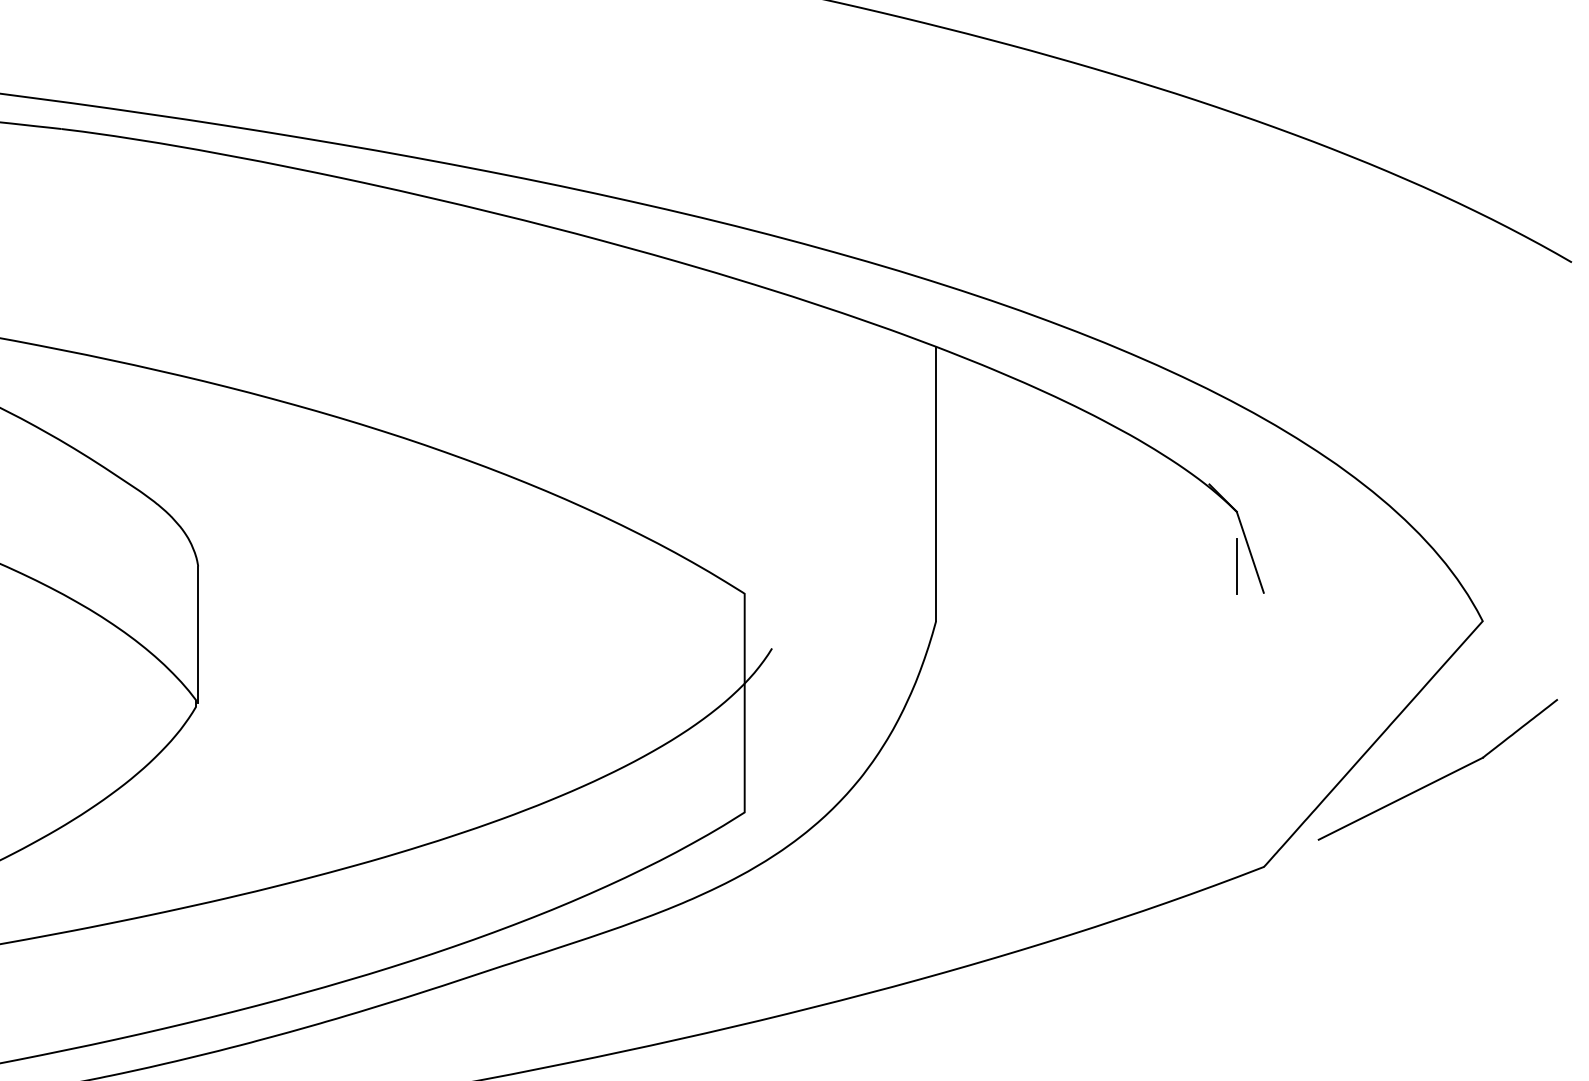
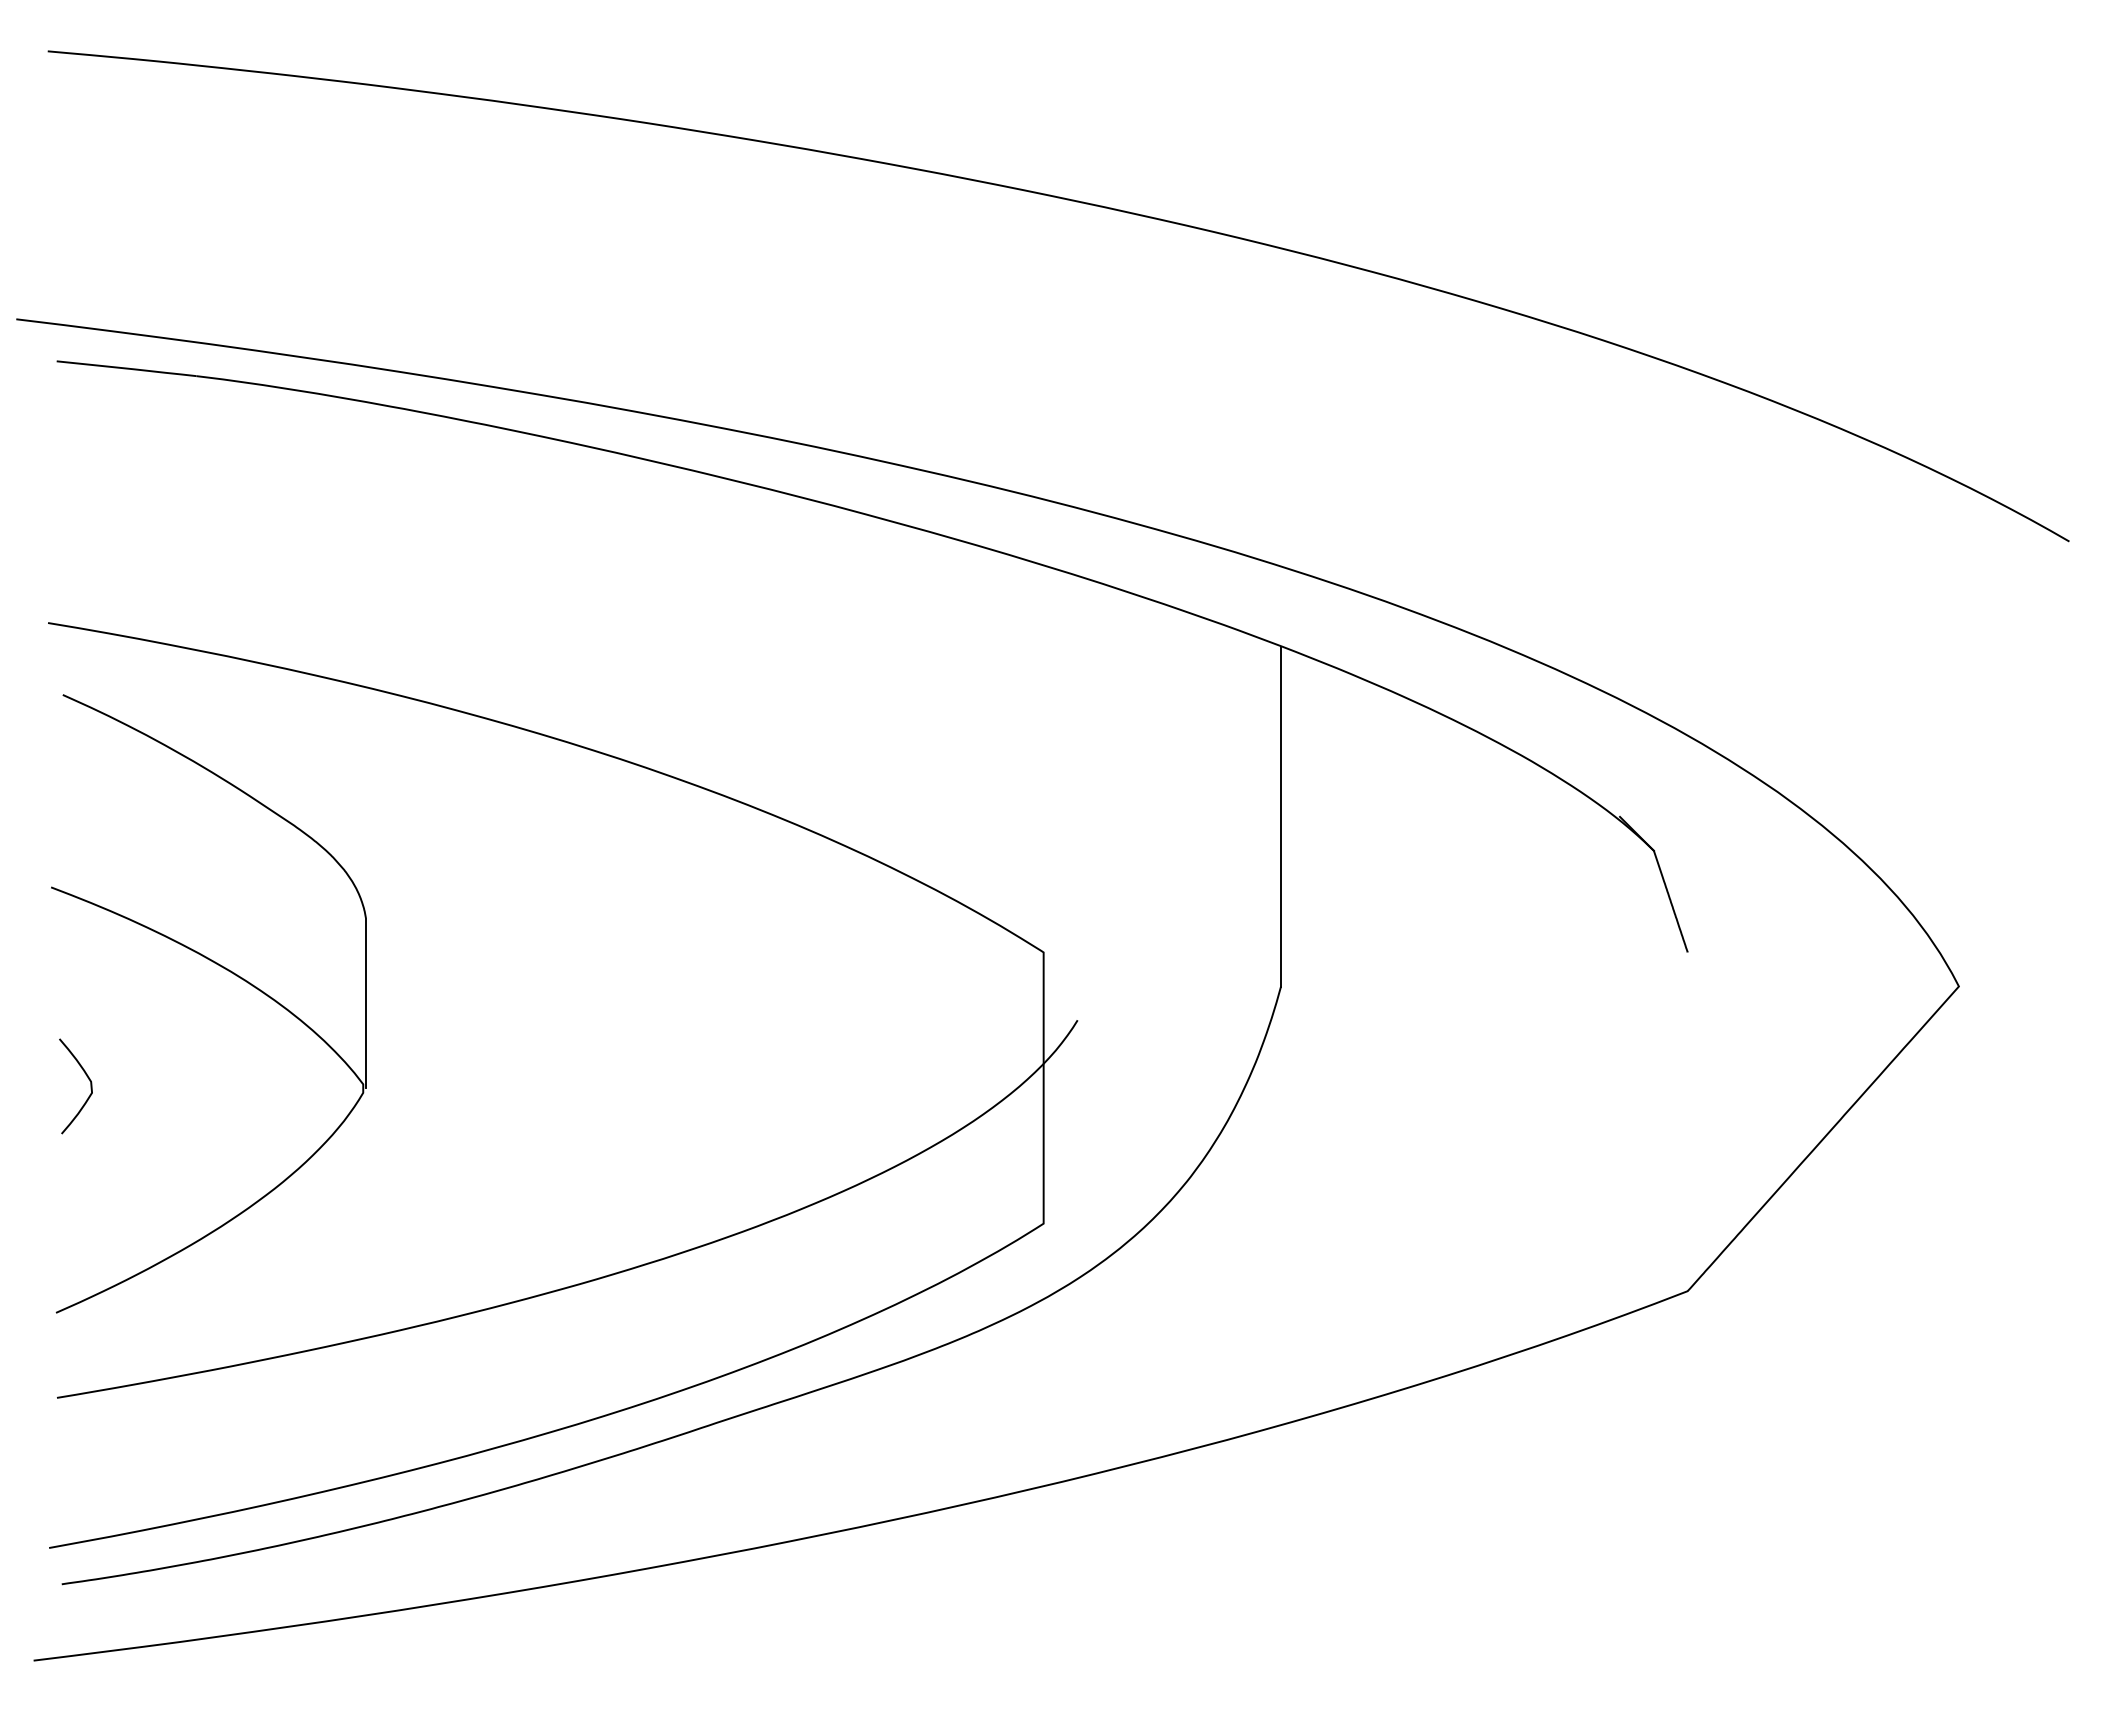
line: (1237, 566) -> (1654, 918), removed
part: (1441, 777) -> (1907, 1180), removed

